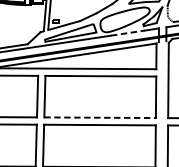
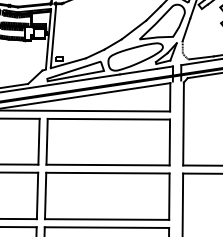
line: (127, 32) -> (138, 71), dashed -> solid
line: (100, 118) -> (108, 165), dashed -> solid

